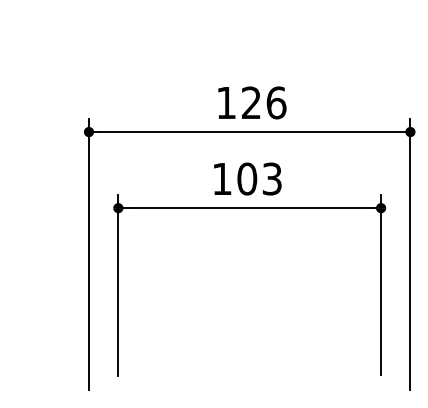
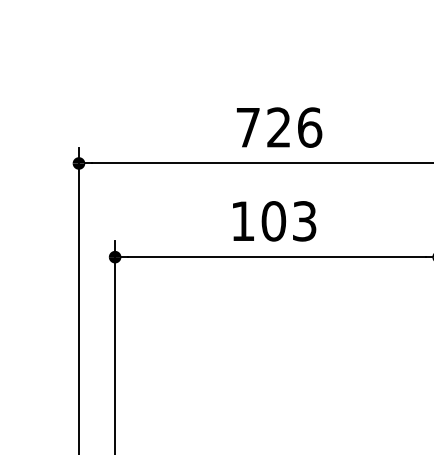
text: (226, 102) -> (248, 127), 126 -> 726

